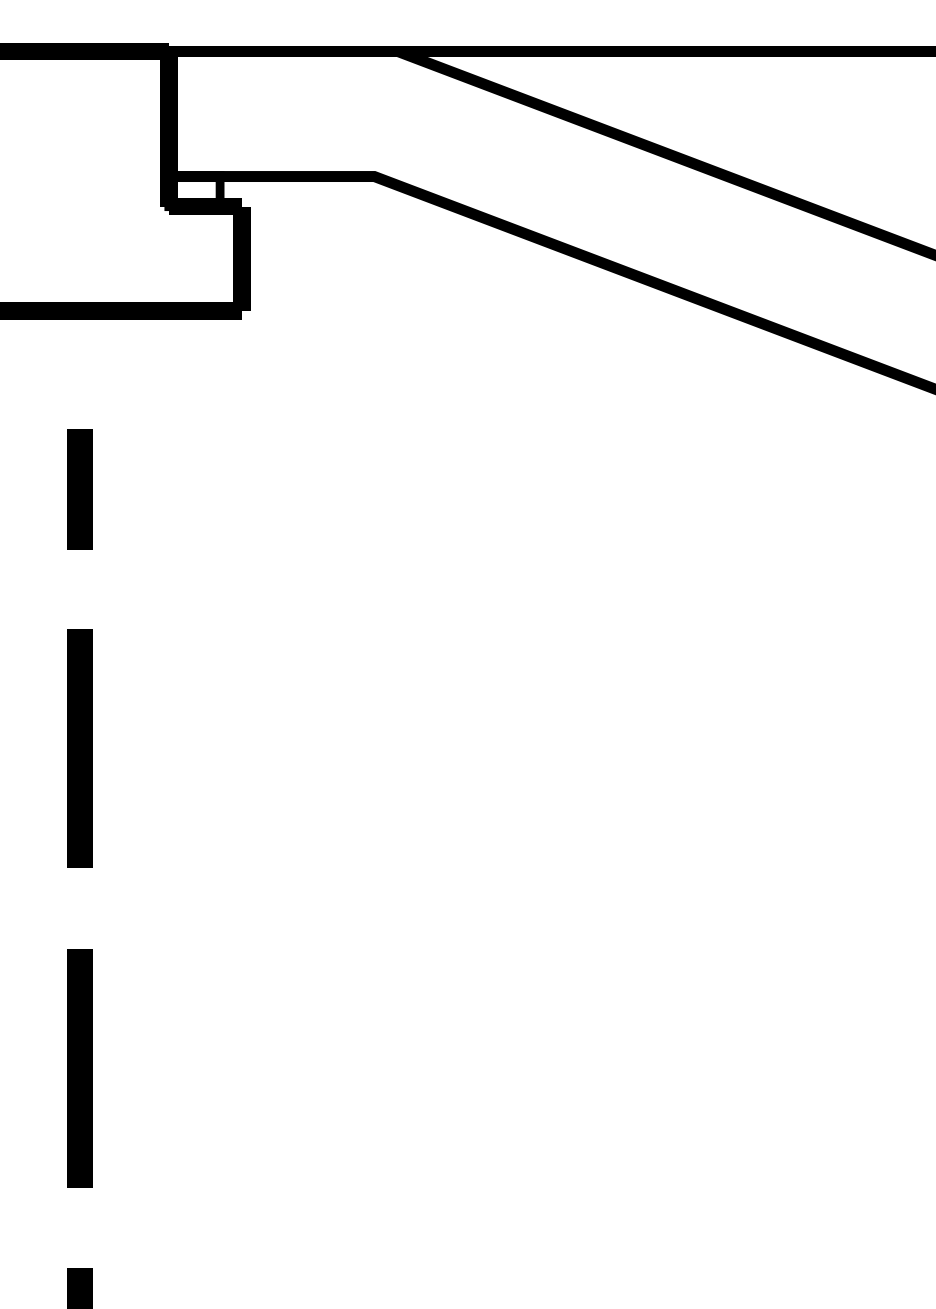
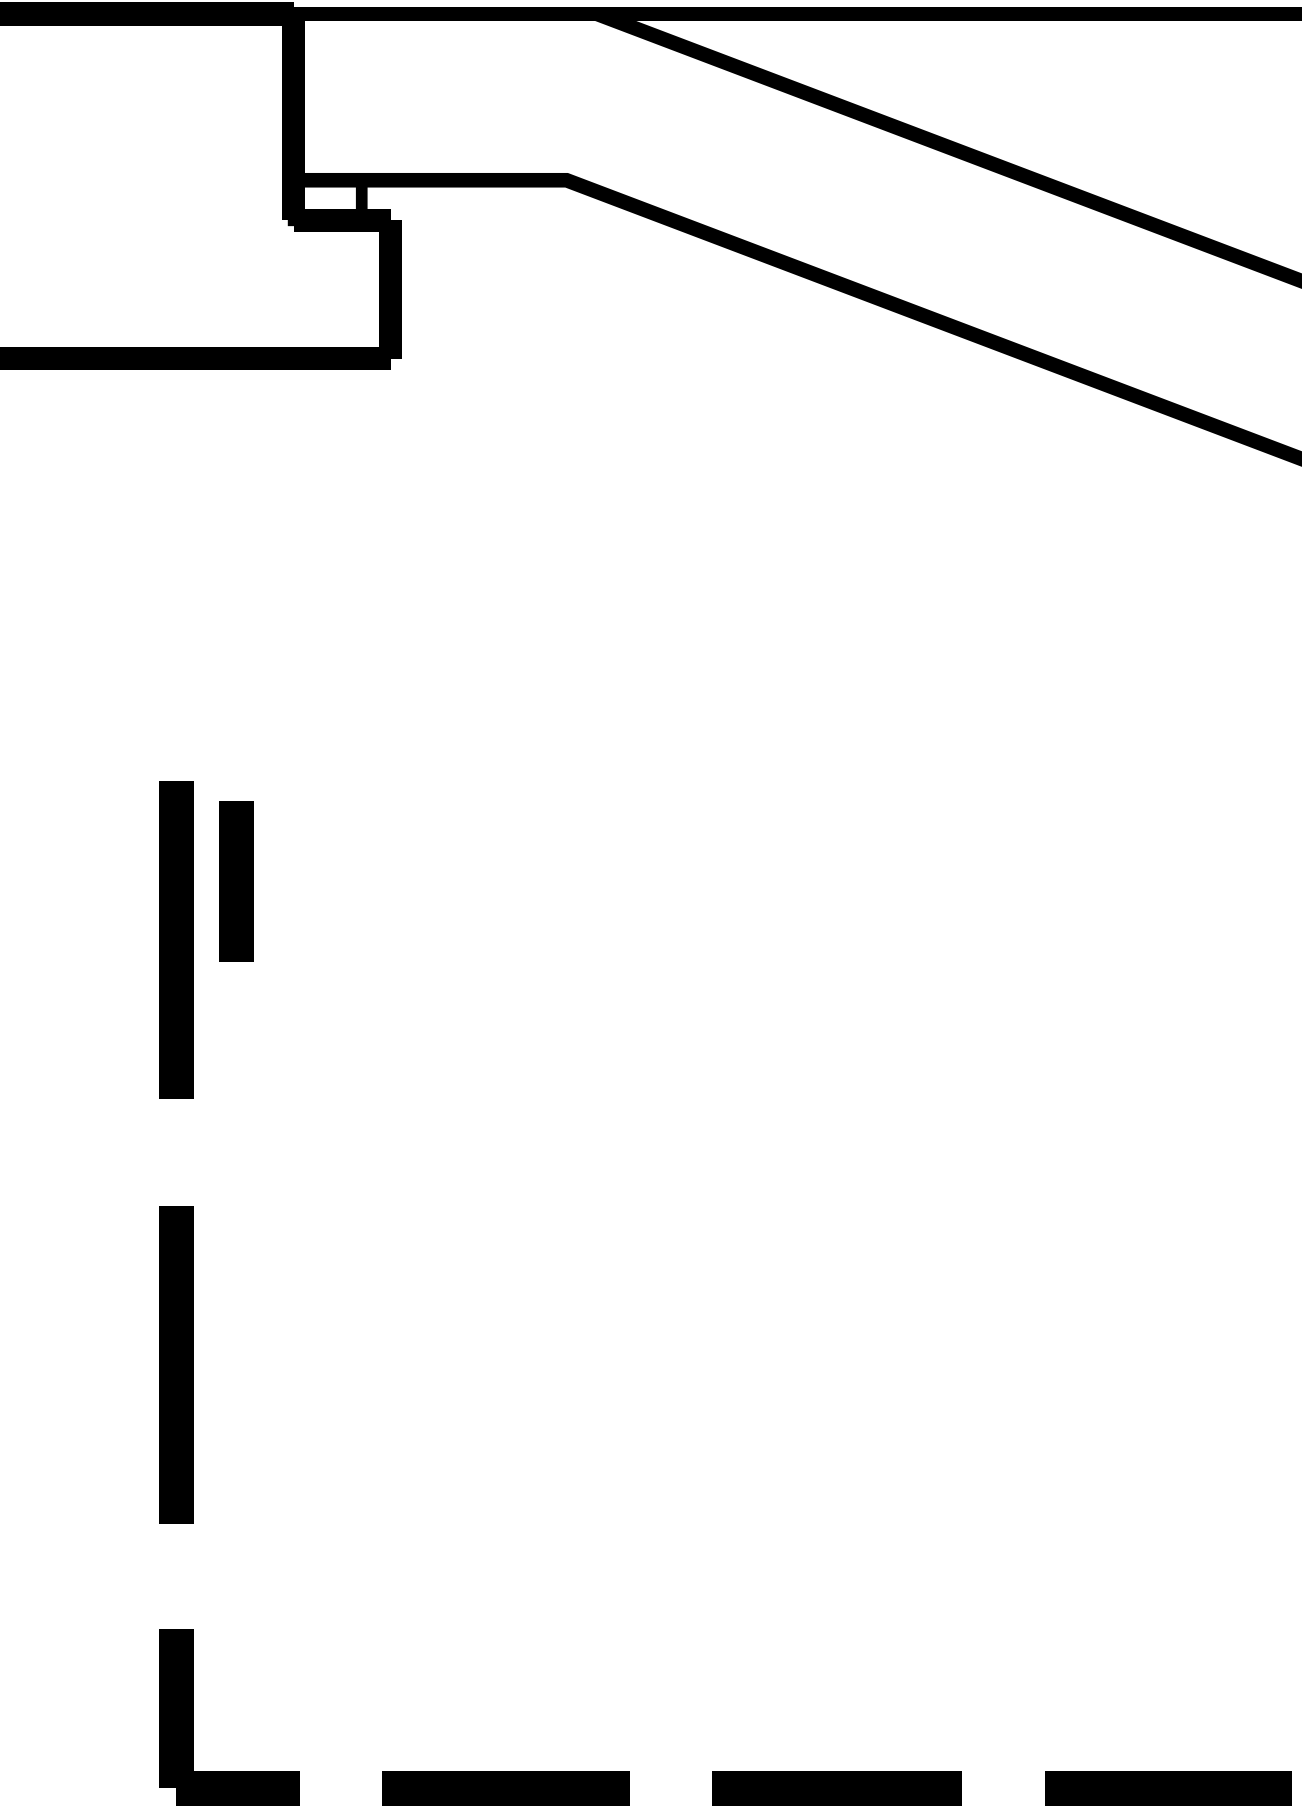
line: (80, 489) -> (236, 881), moved

